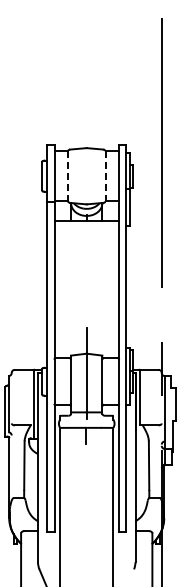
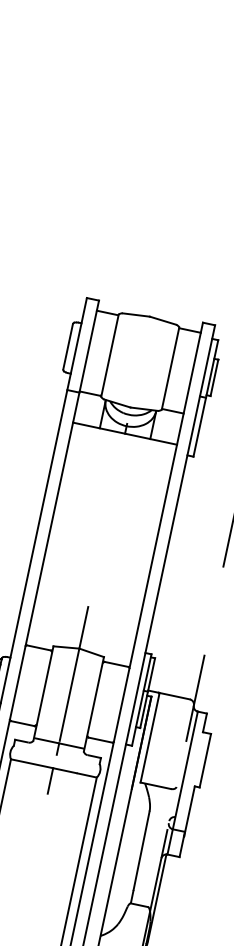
line: (67, 175) -> (109, 354), dashed -> solid
line: (105, 176) -> (170, 368), dashed -> solid

